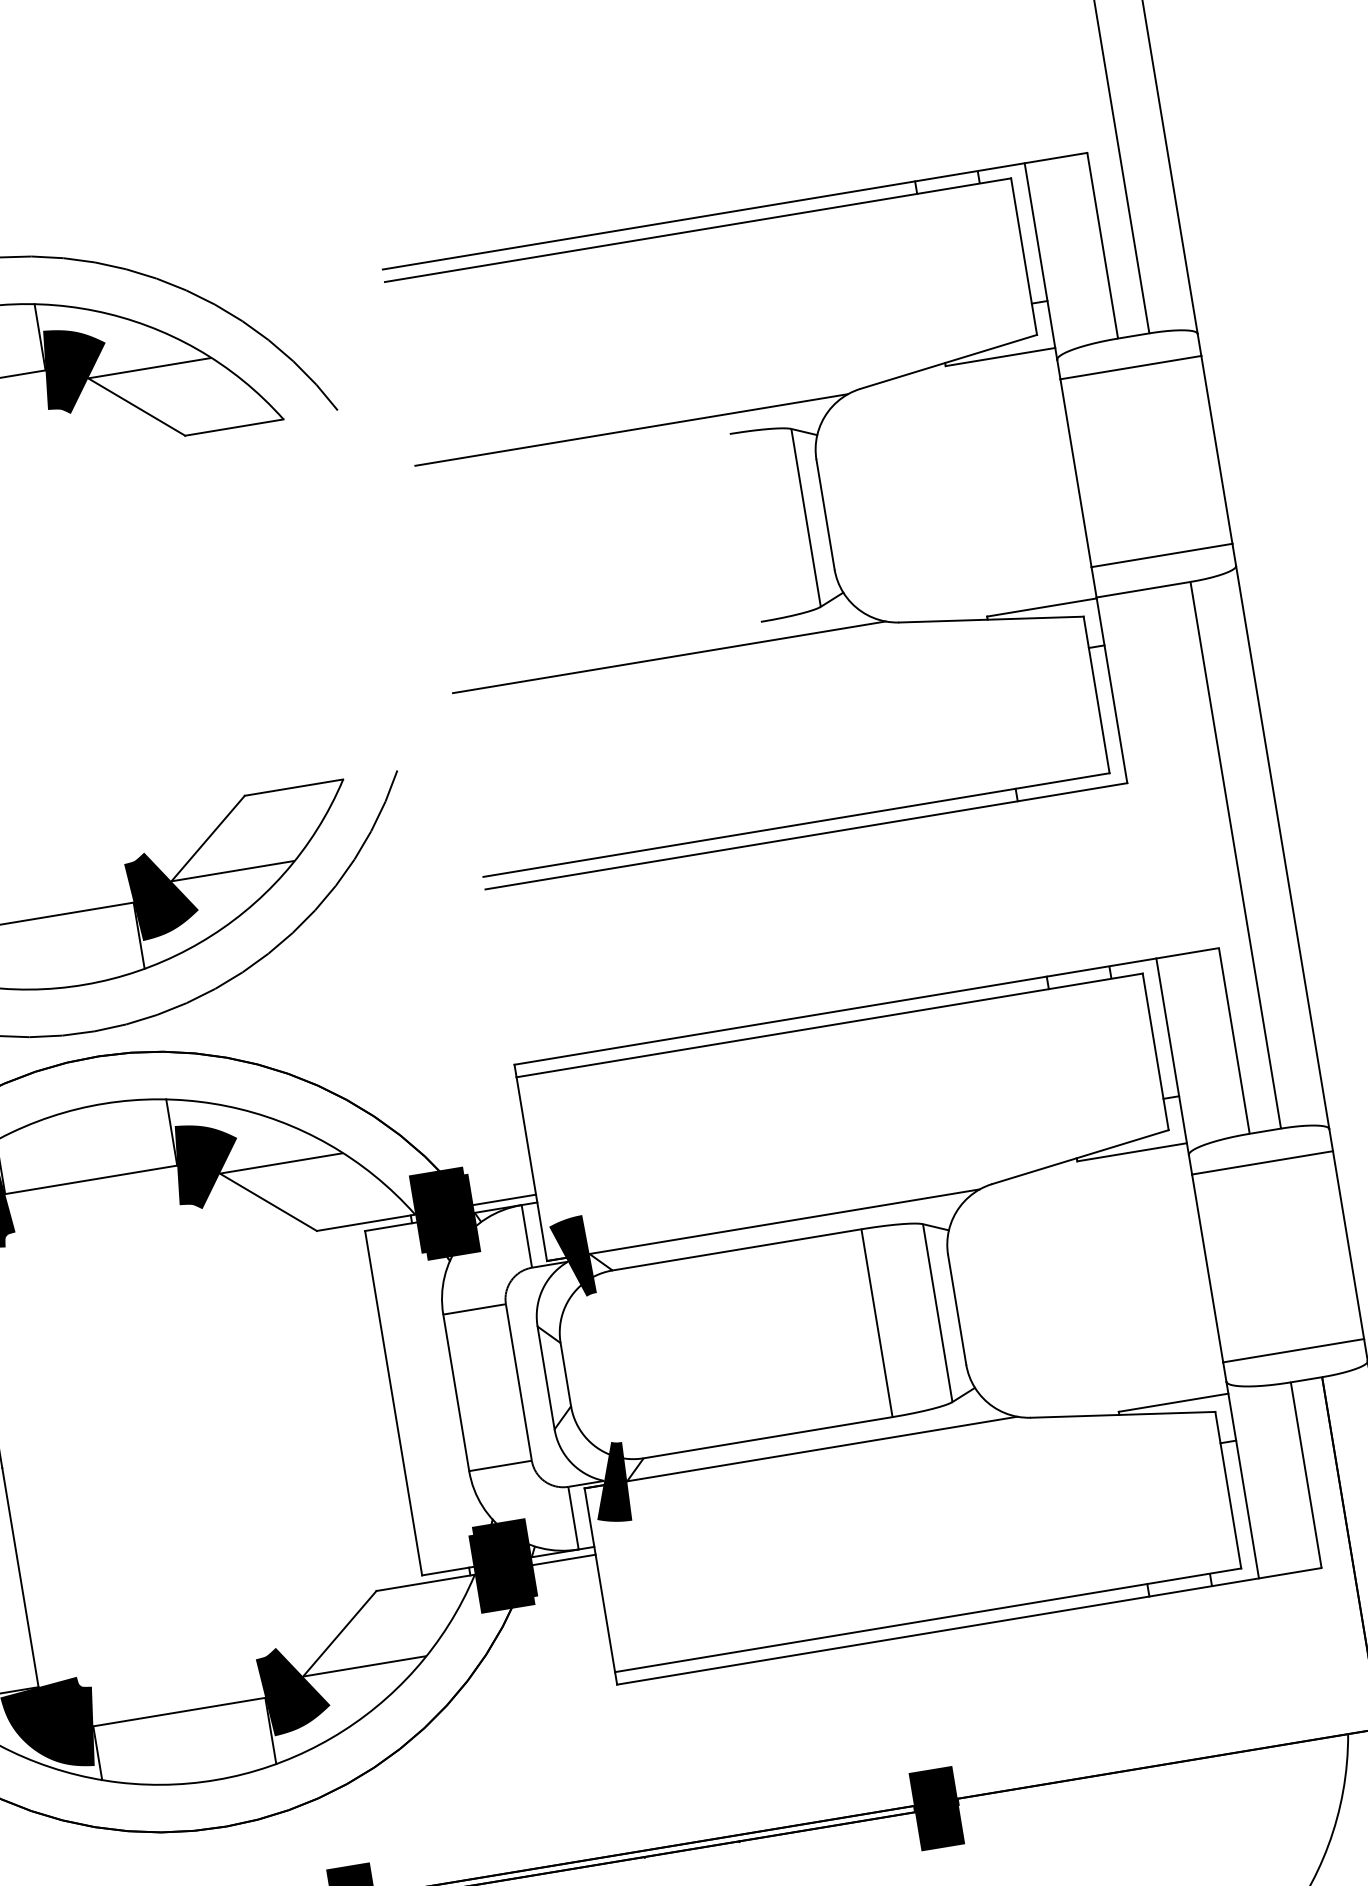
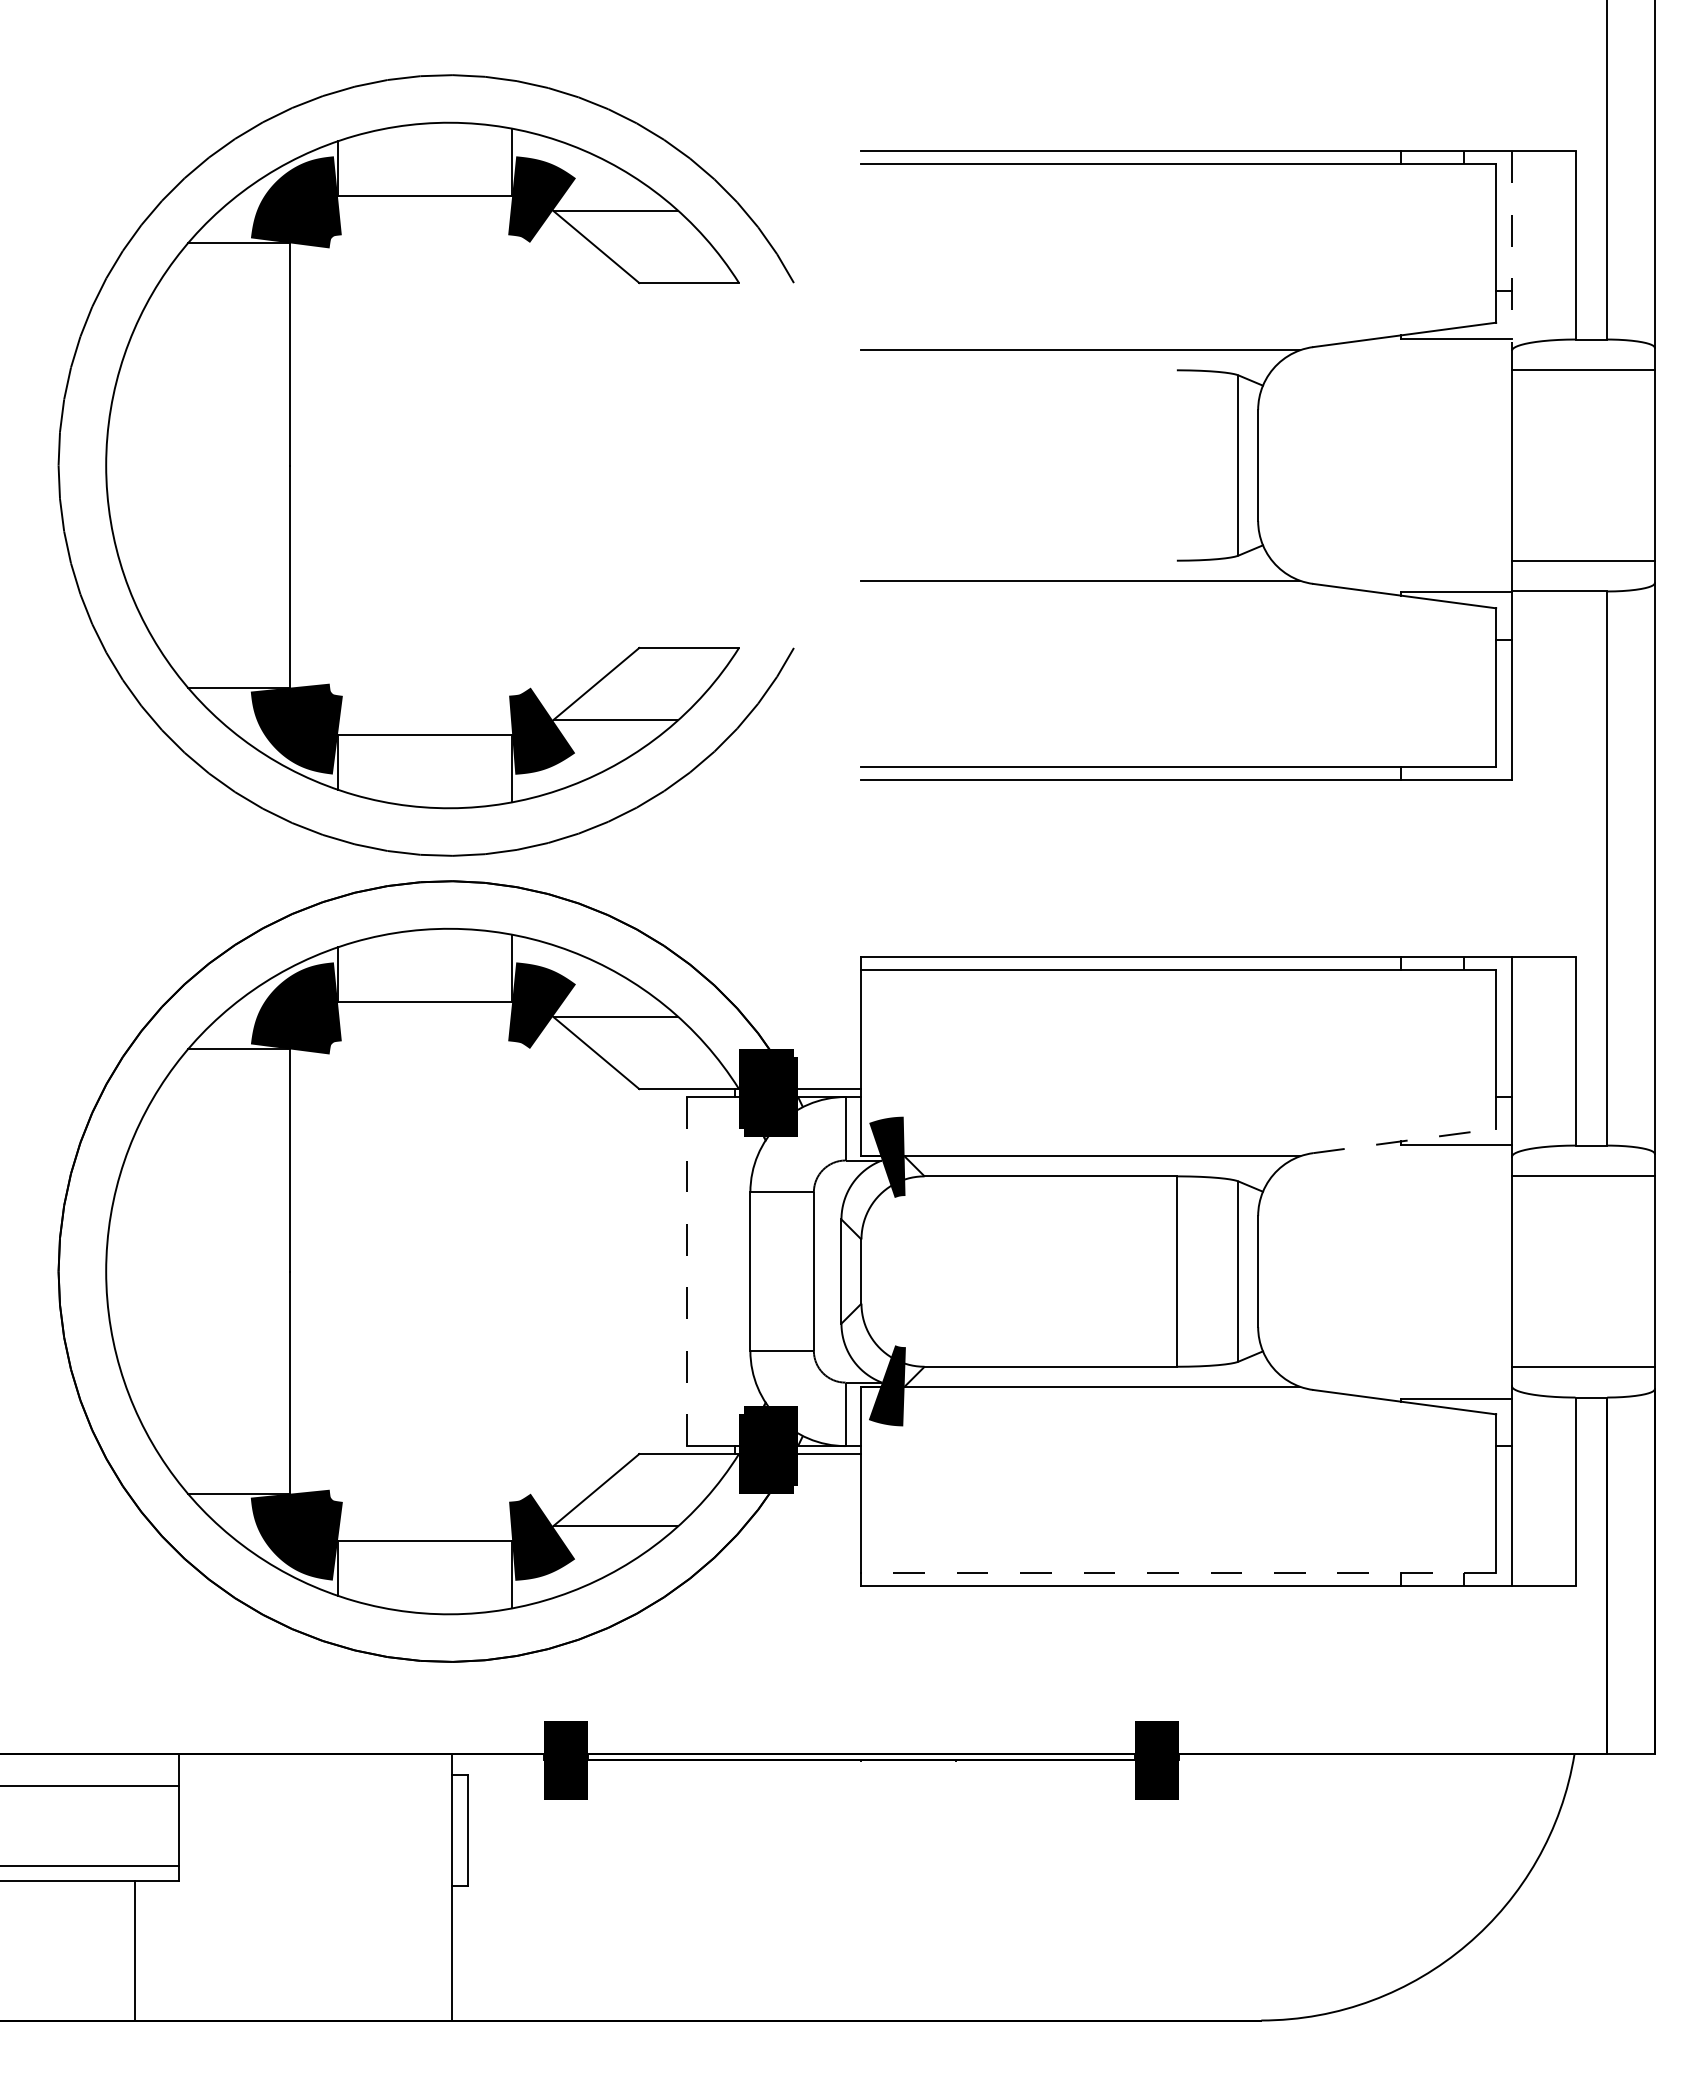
line: (1041, 262) -> (1512, 251), solid -> dashed
line: (1081, 1156) -> (1405, 1140), solid -> dashed
line: (393, 1403) -> (686, 1271), solid -> dashed
line: (927, 1620) -> (1178, 1573), solid -> dashed

